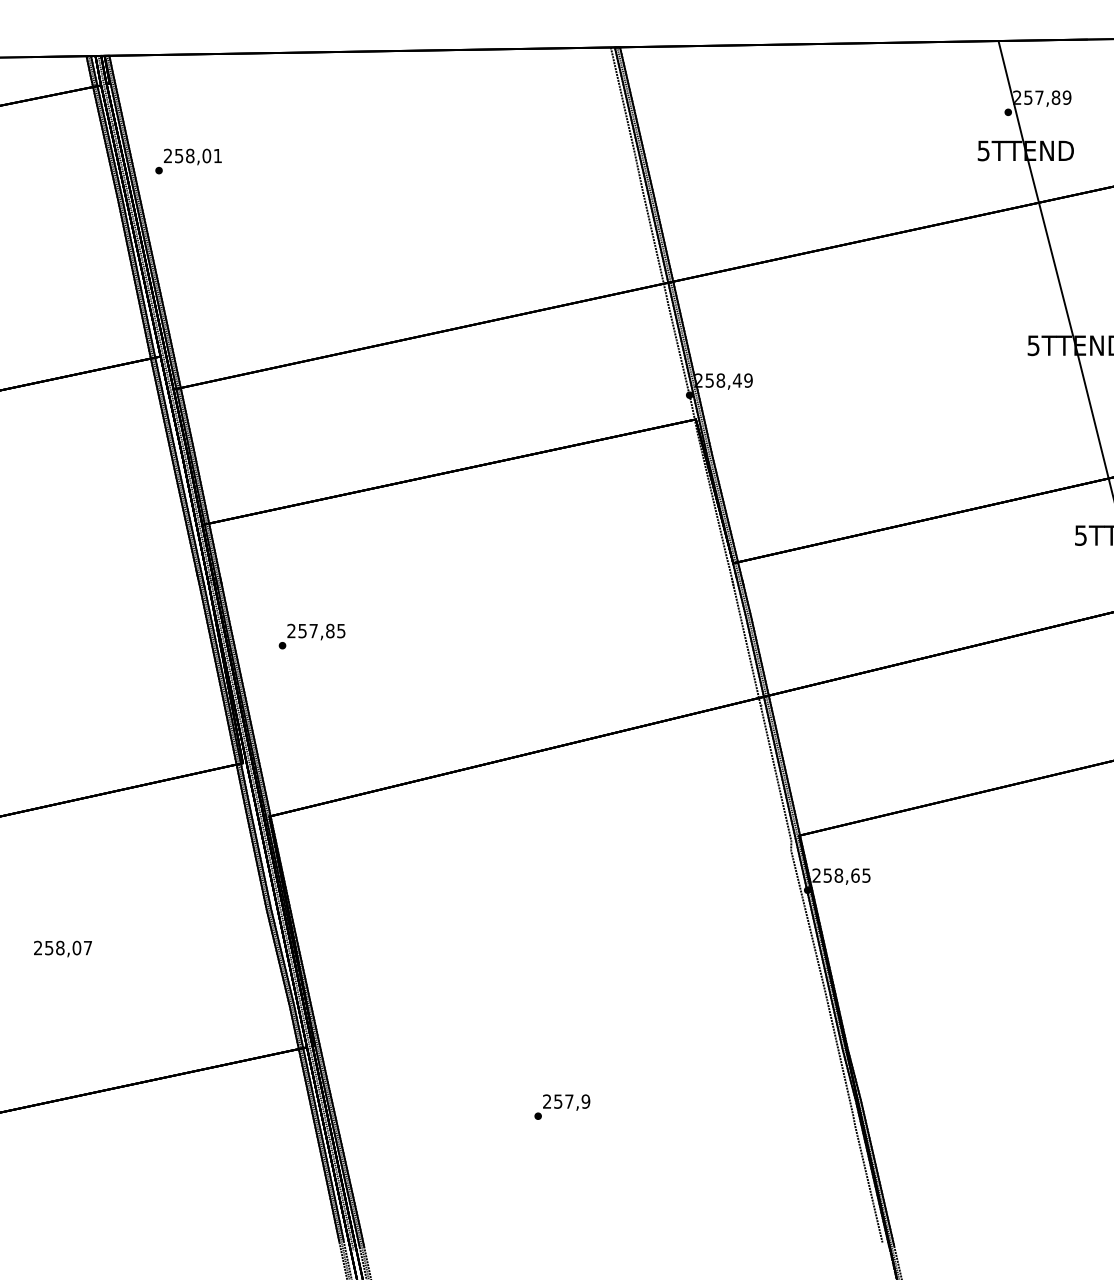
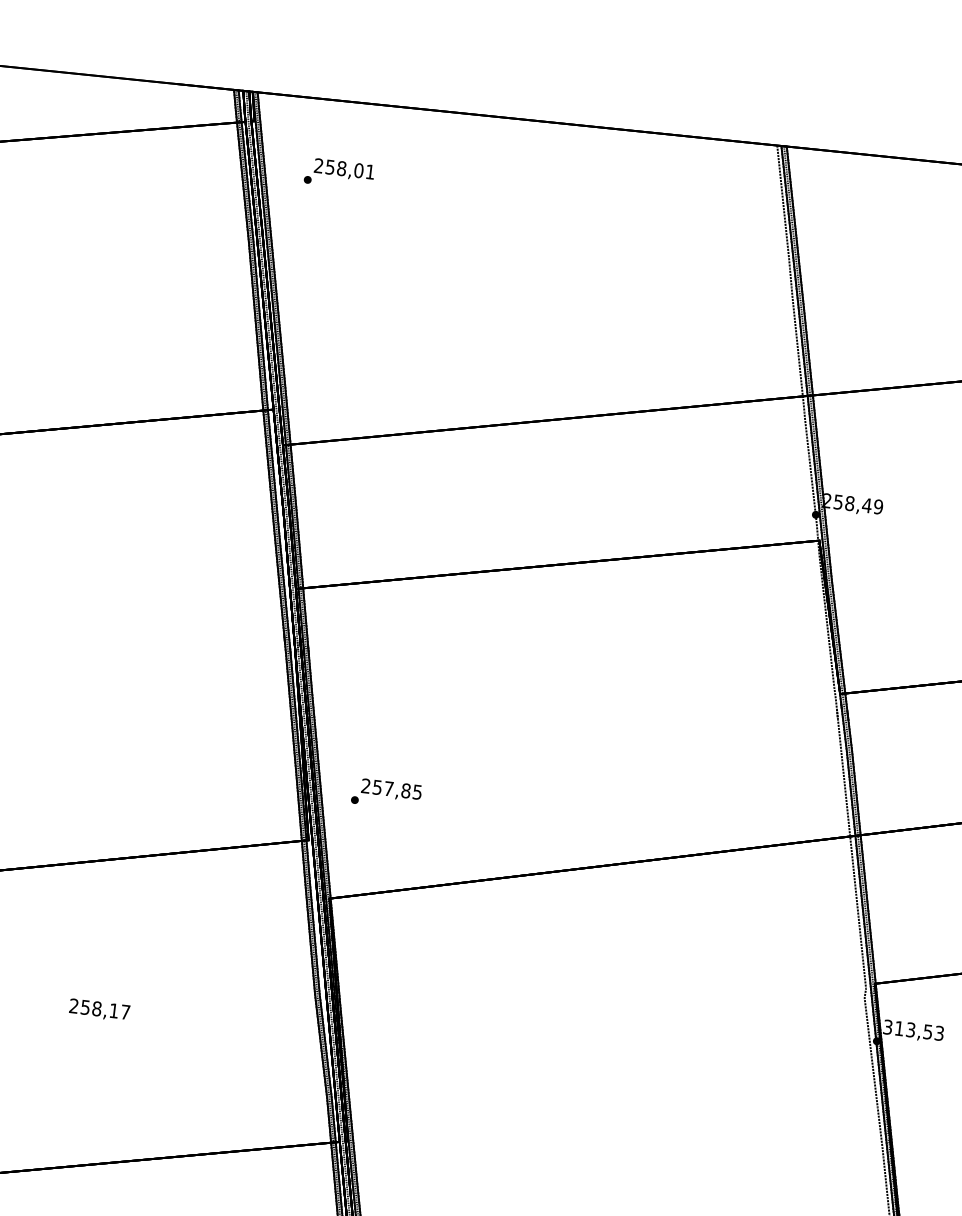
text: (188, 161) -> (339, 174), moved
text: (311, 636) -> (385, 794), moved
text: (841, 875) -> (913, 1030), 258,65 -> 313,53
text: (76, 947) -> (113, 1010), 258,07 -> 258,17

